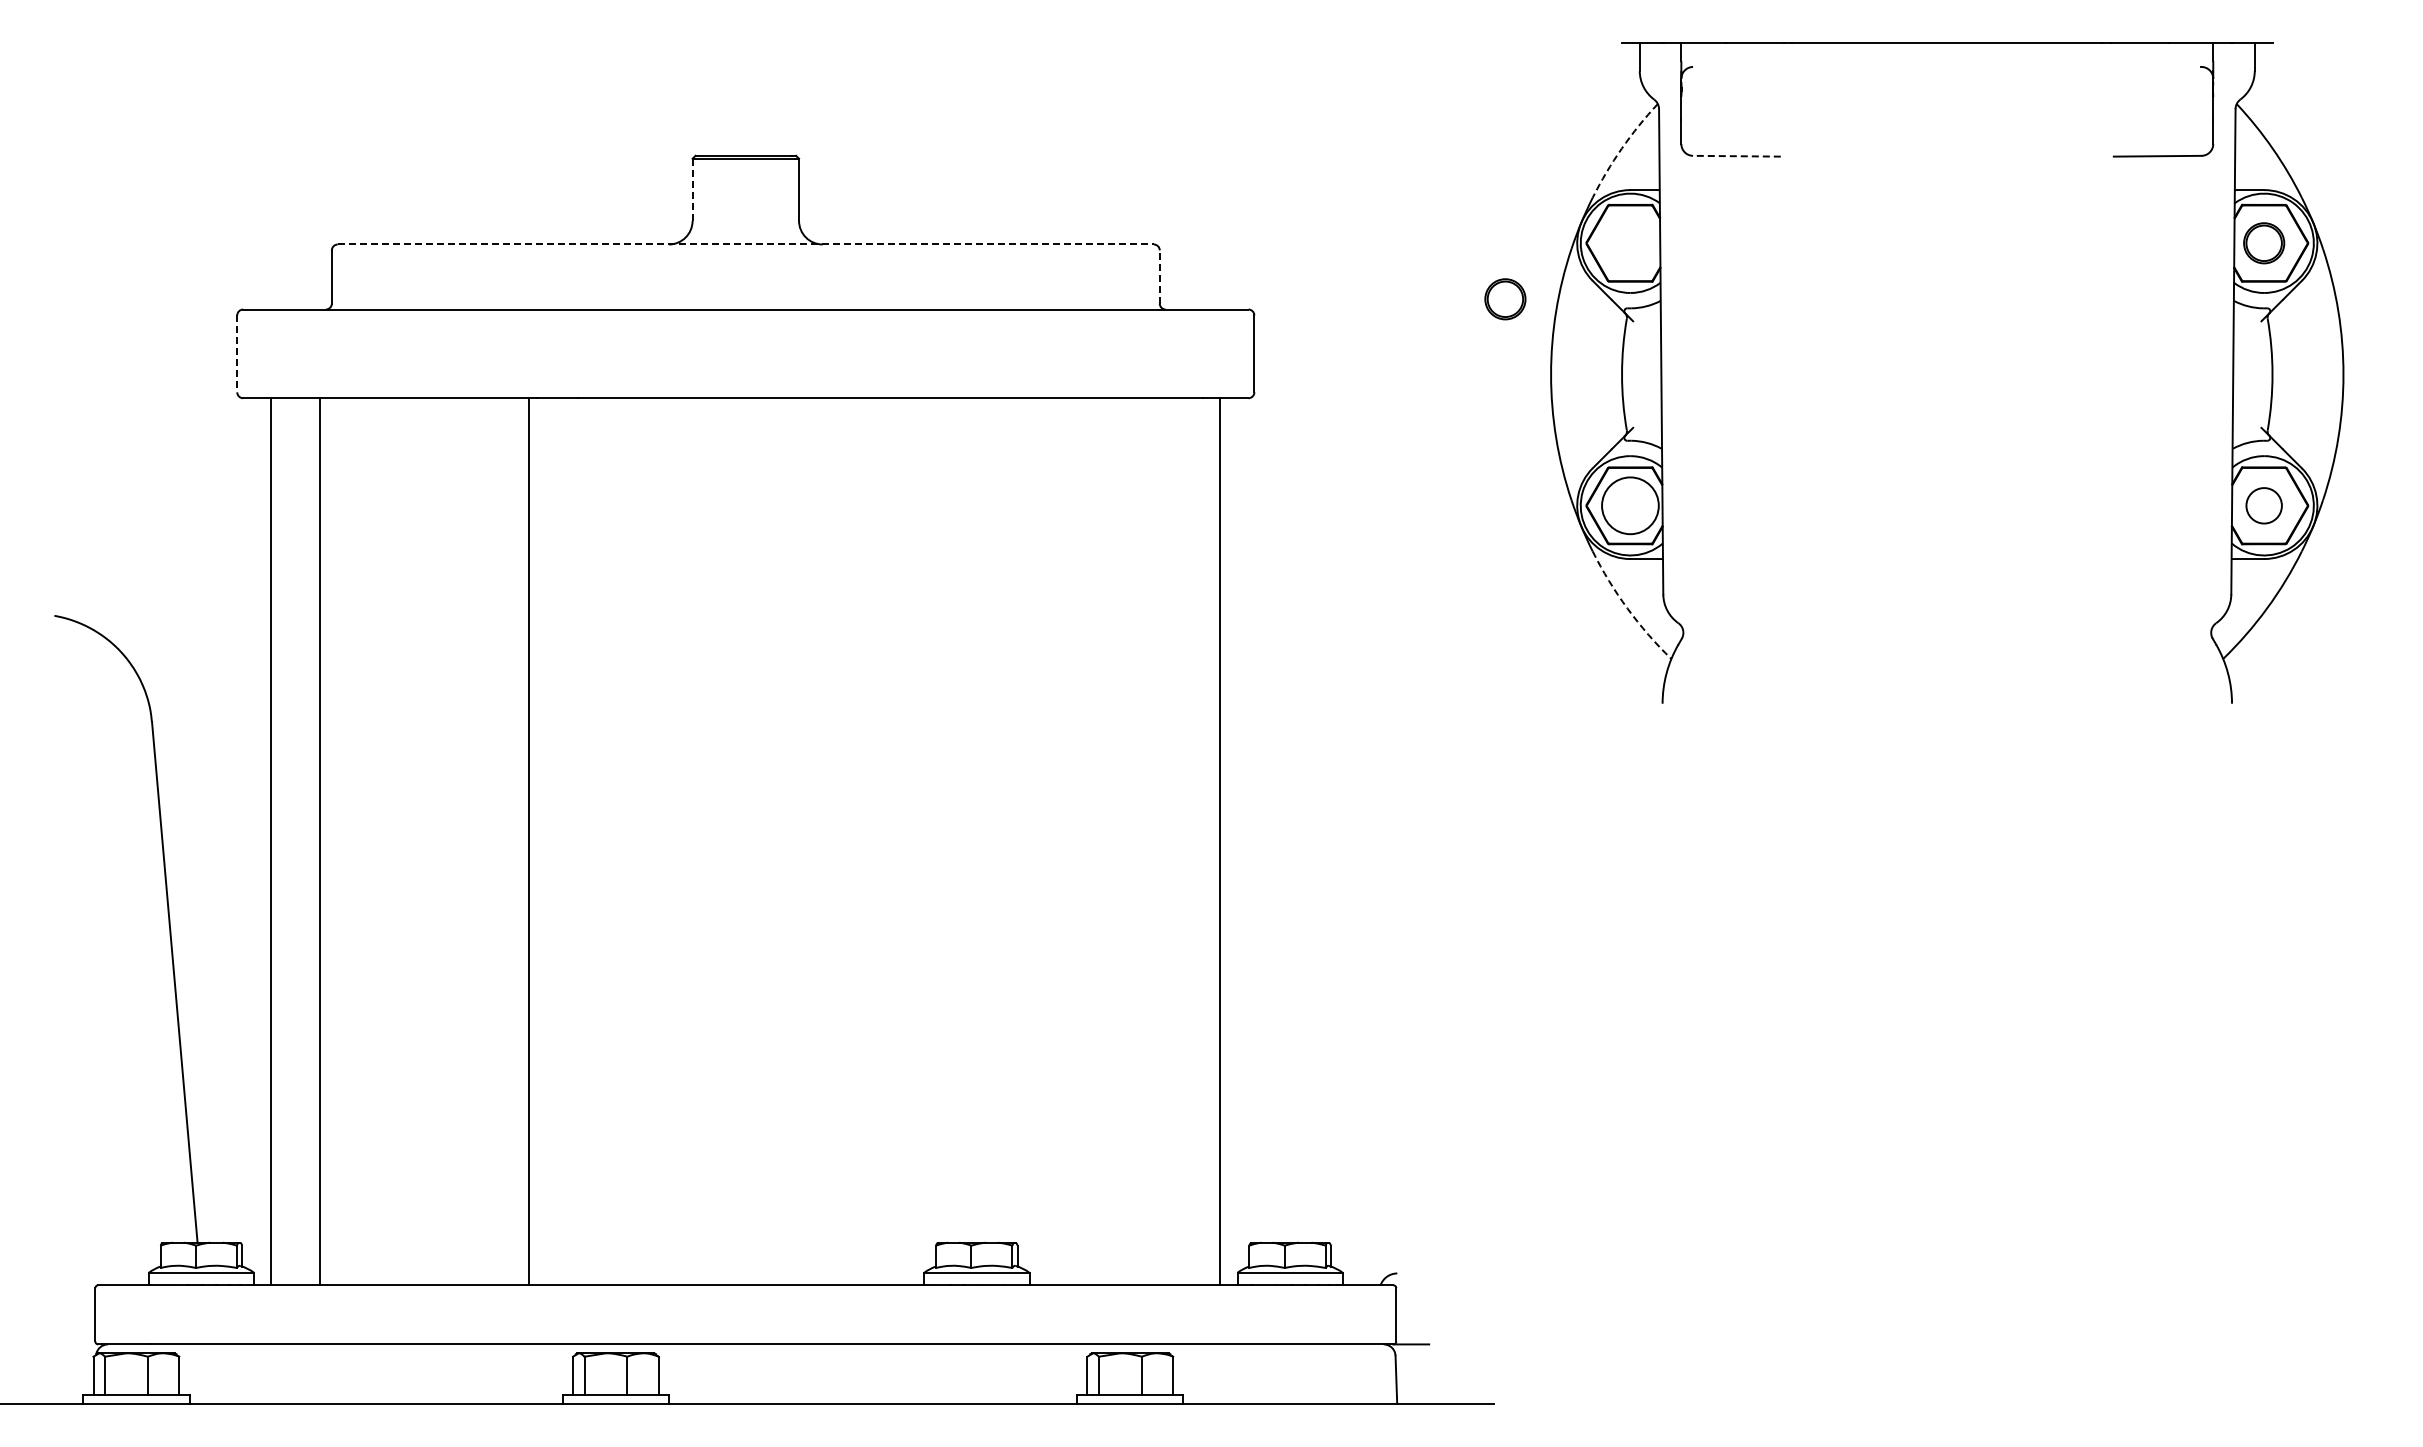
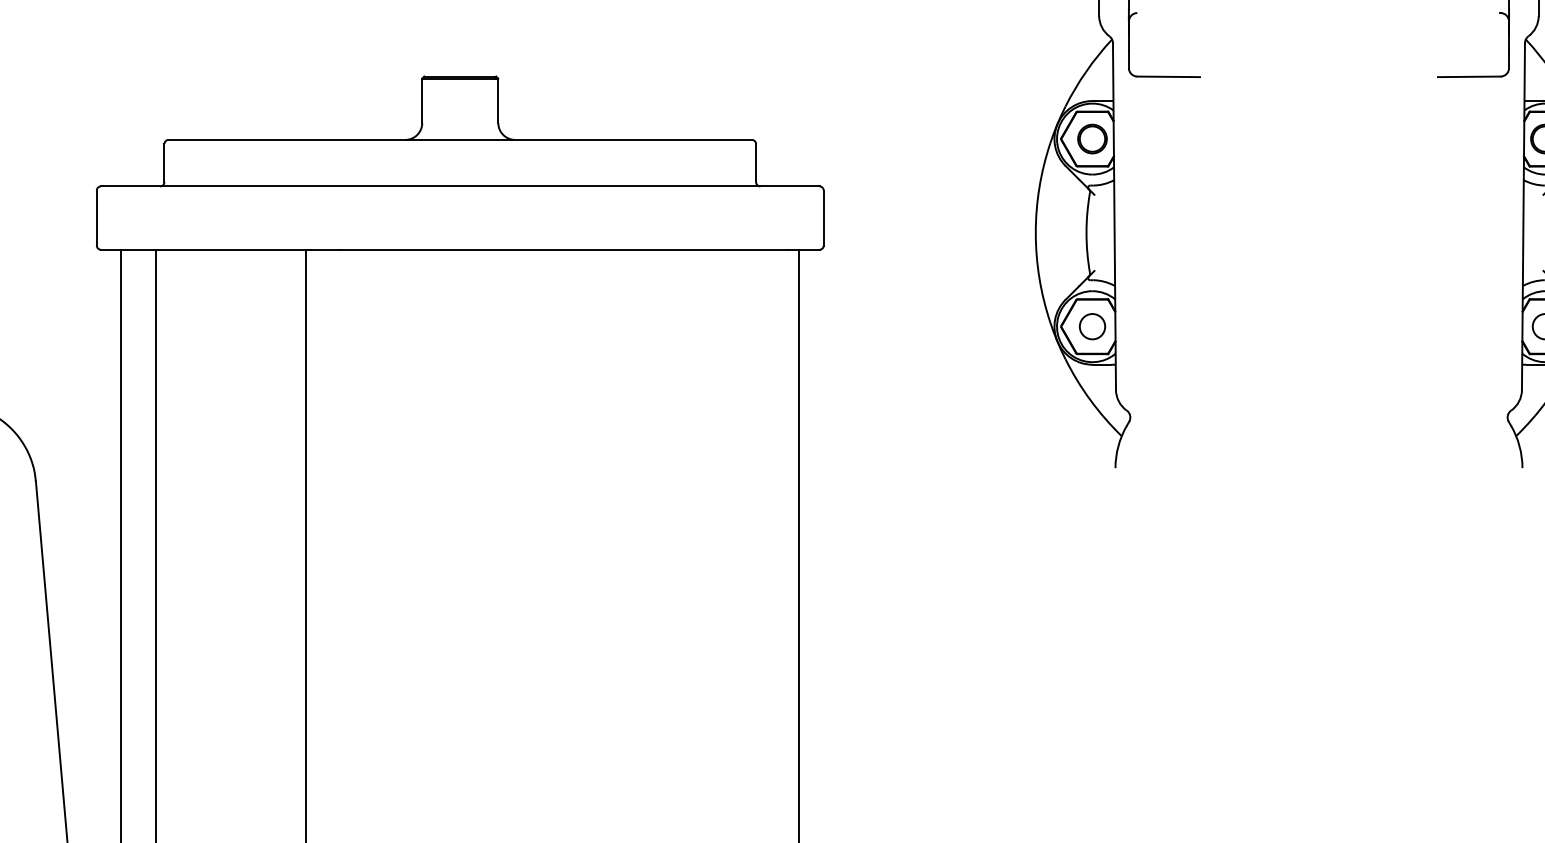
arc: (1621, 148) -> (1086, 71), dashed -> solid
line: (1736, 156) -> (1168, 77), dashed -> solid
line: (692, 190) -> (422, 101), dashed -> solid
line: (746, 244) -> (460, 139), dashed -> solid
line: (1159, 277) -> (755, 163), dashed -> solid
part: (1505, 299) -> (1092, 139), moved
line: (237, 354) -> (96, 218), dashed -> solid
circle: (1630, 505) -> (1092, 326), size x0.62
arc: (1627, 608) -> (1090, 400), dashed -> solid

